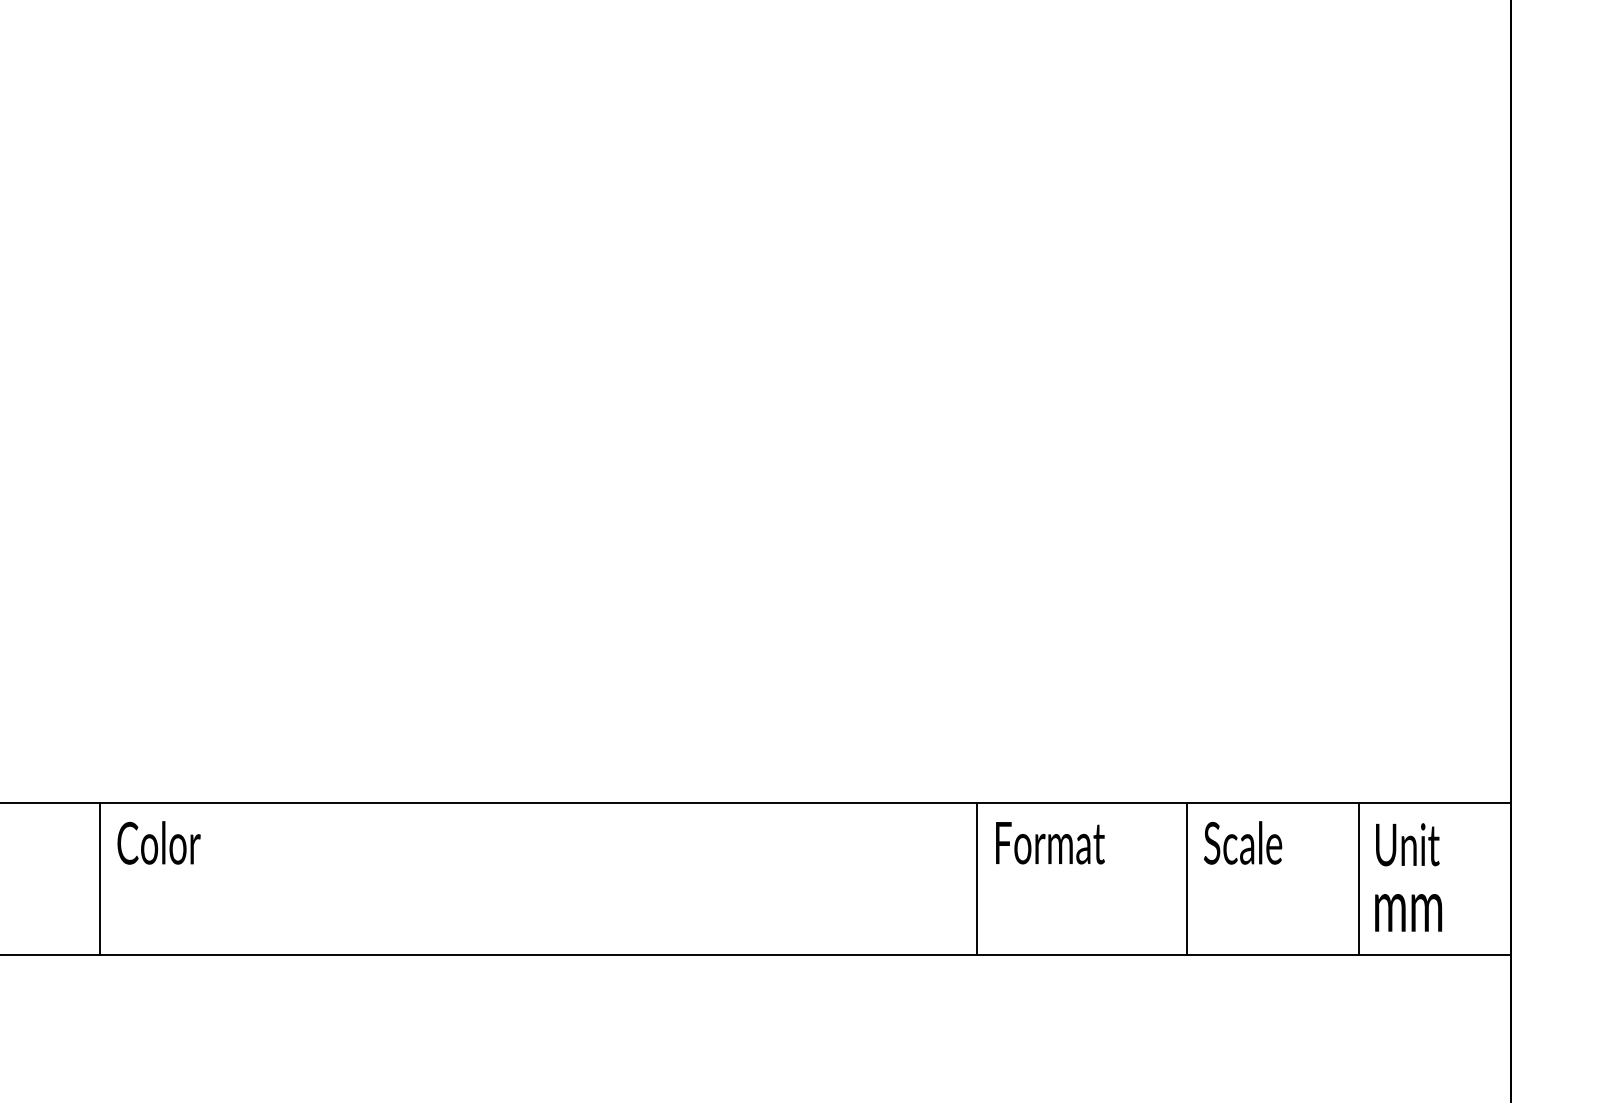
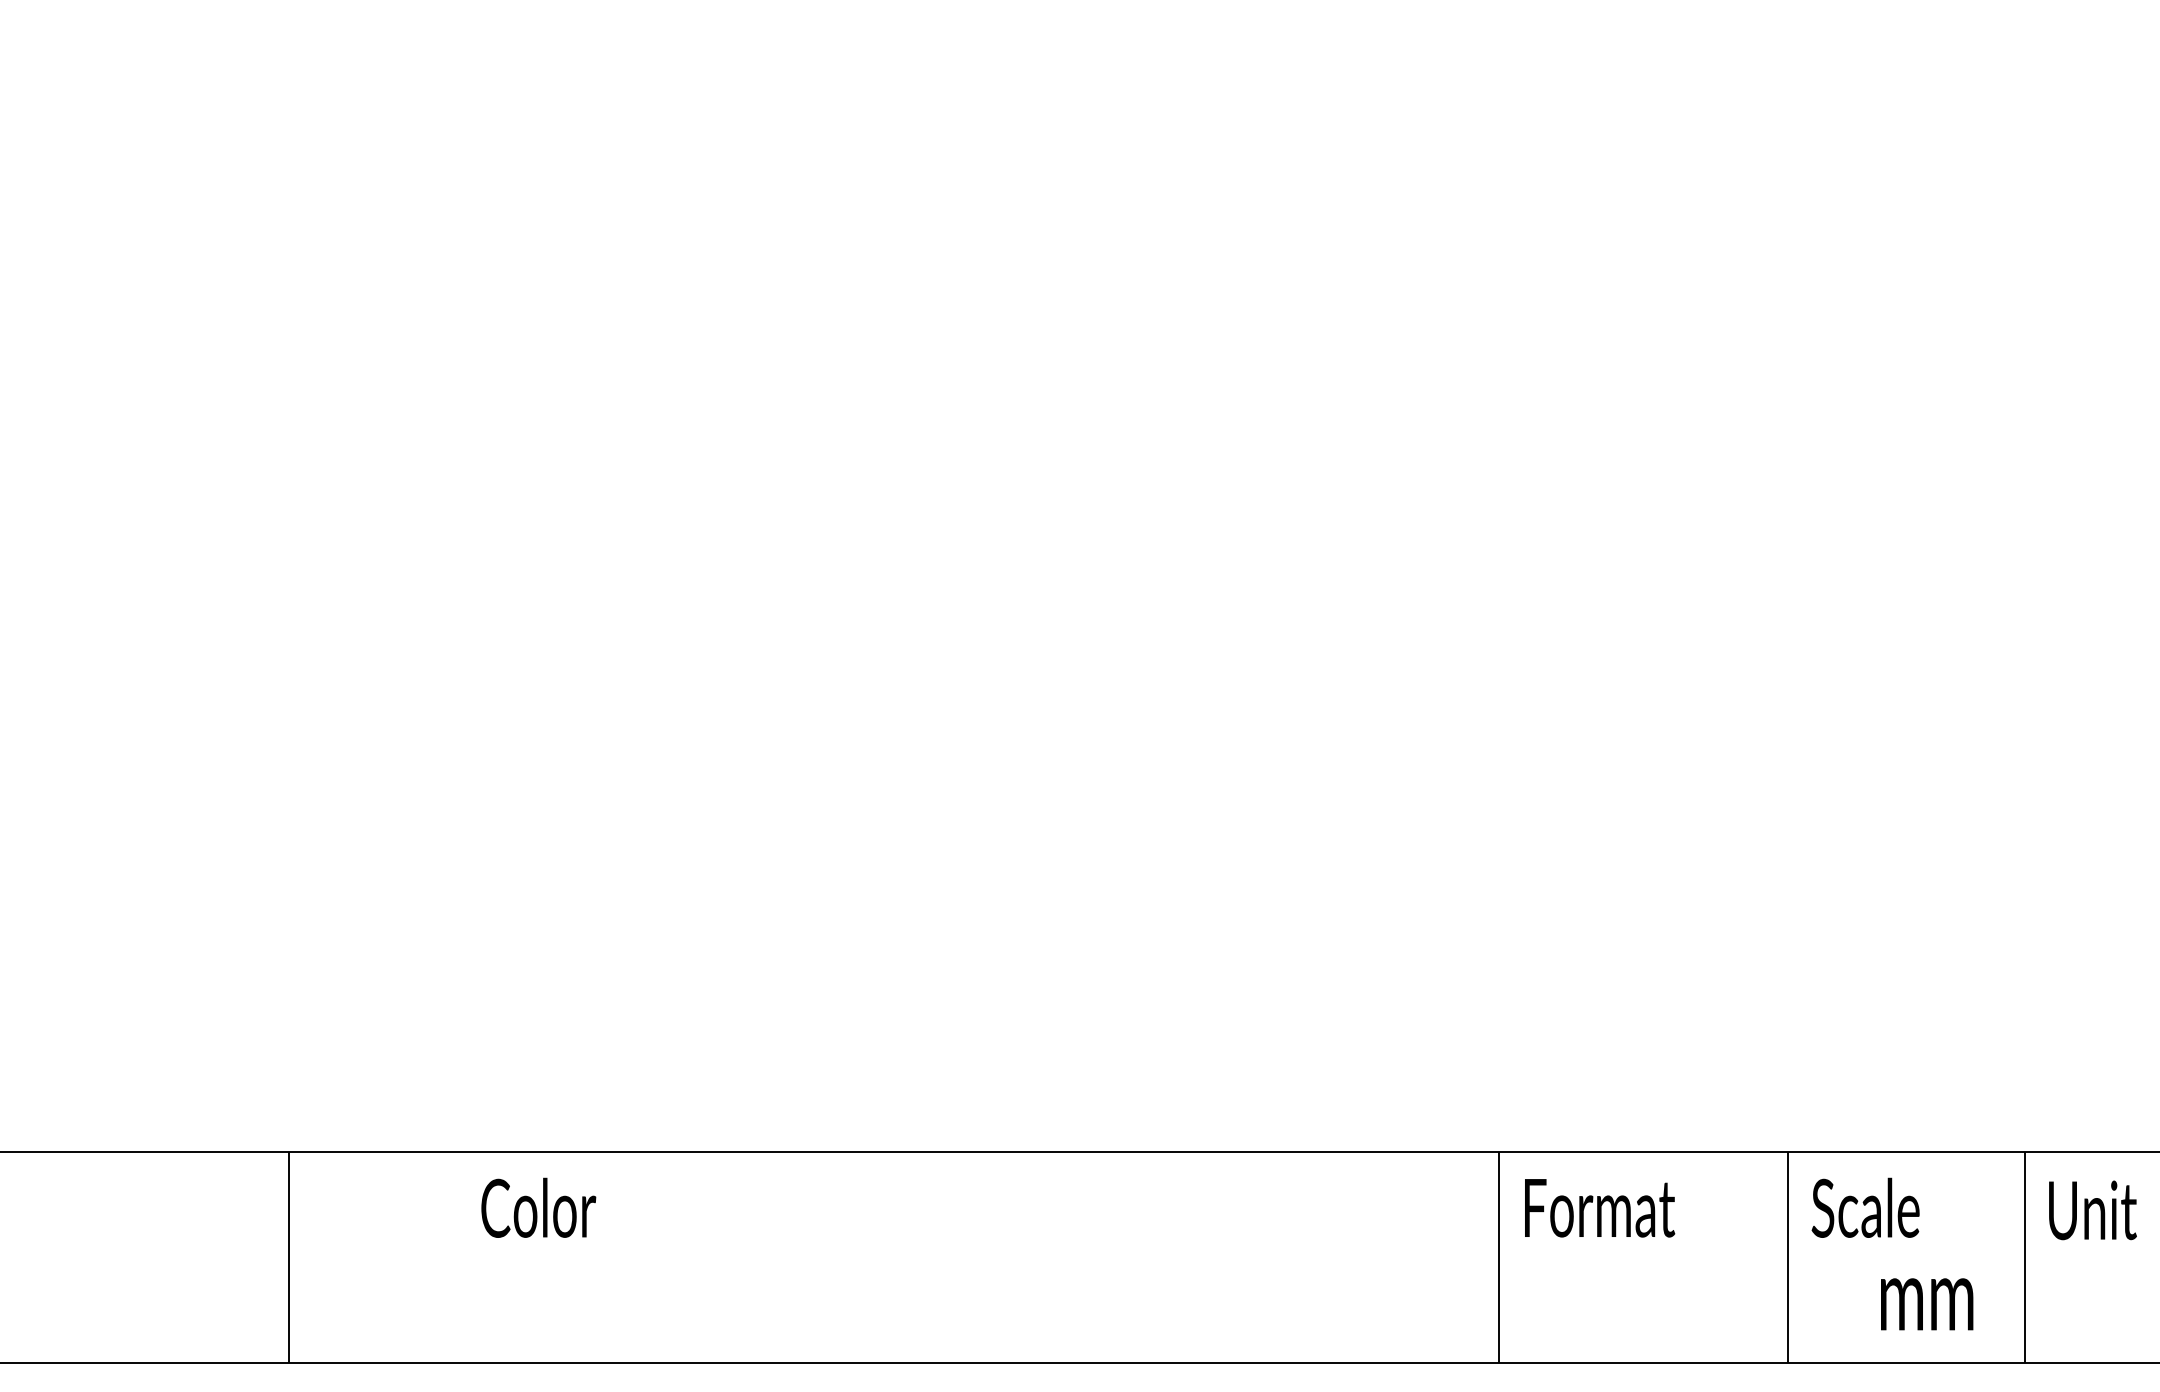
text: (158, 842) -> (537, 1207), moved
text: (1408, 912) -> (1926, 1303), moved

